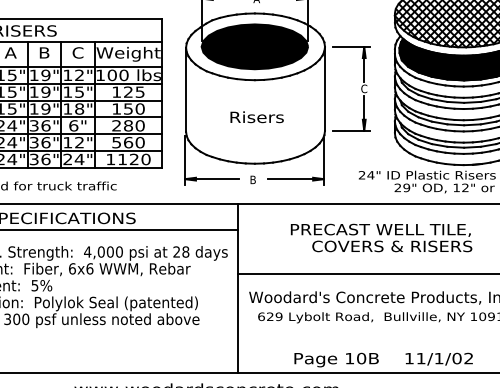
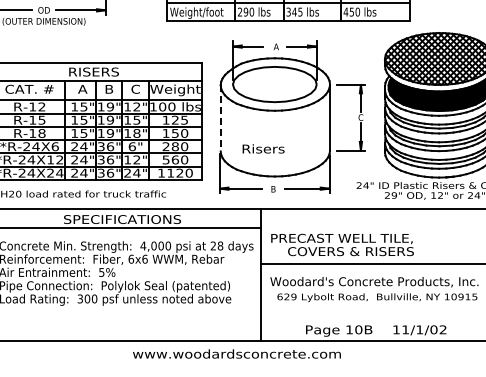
fill: (254, 46) -> (274, 84), removed
line: (185, 89) -> (220, 118), solid -> dashed
text: (256, 116) -> (263, 148), moved
text: (381, 237) -> (342, 244), moved

